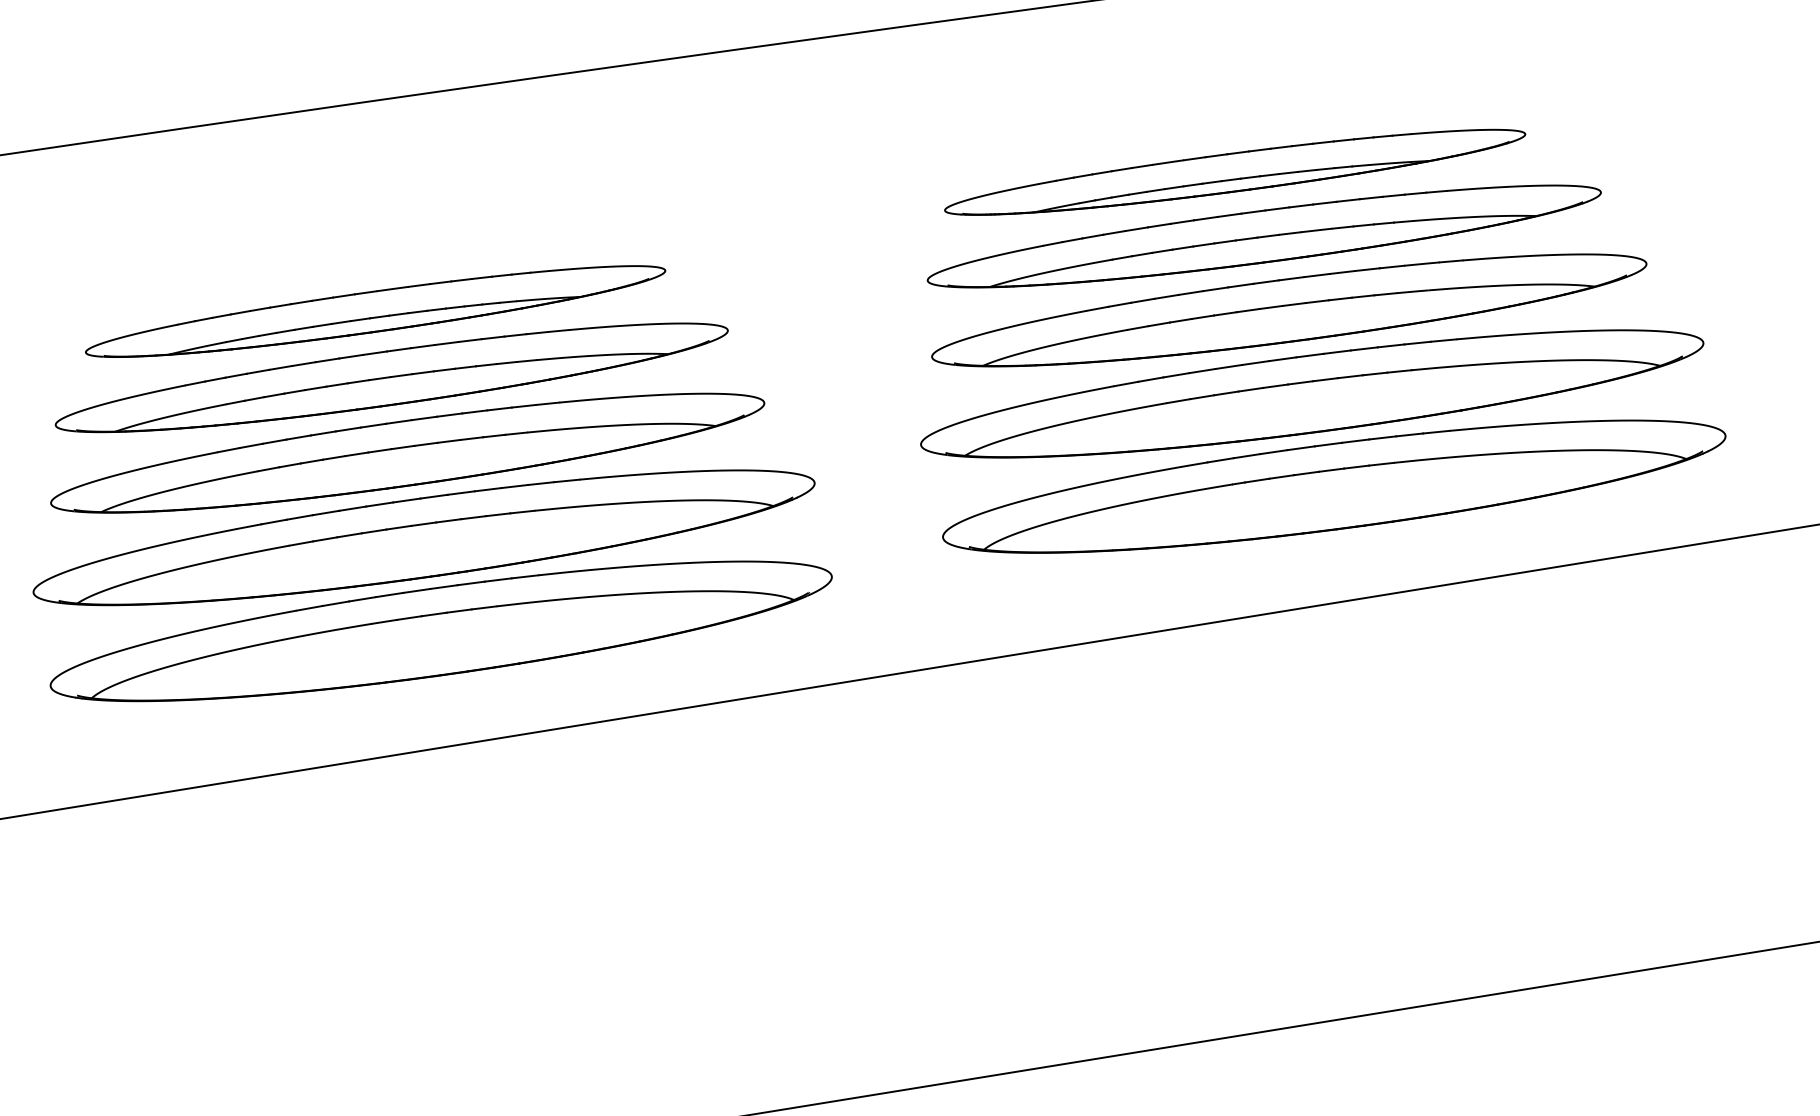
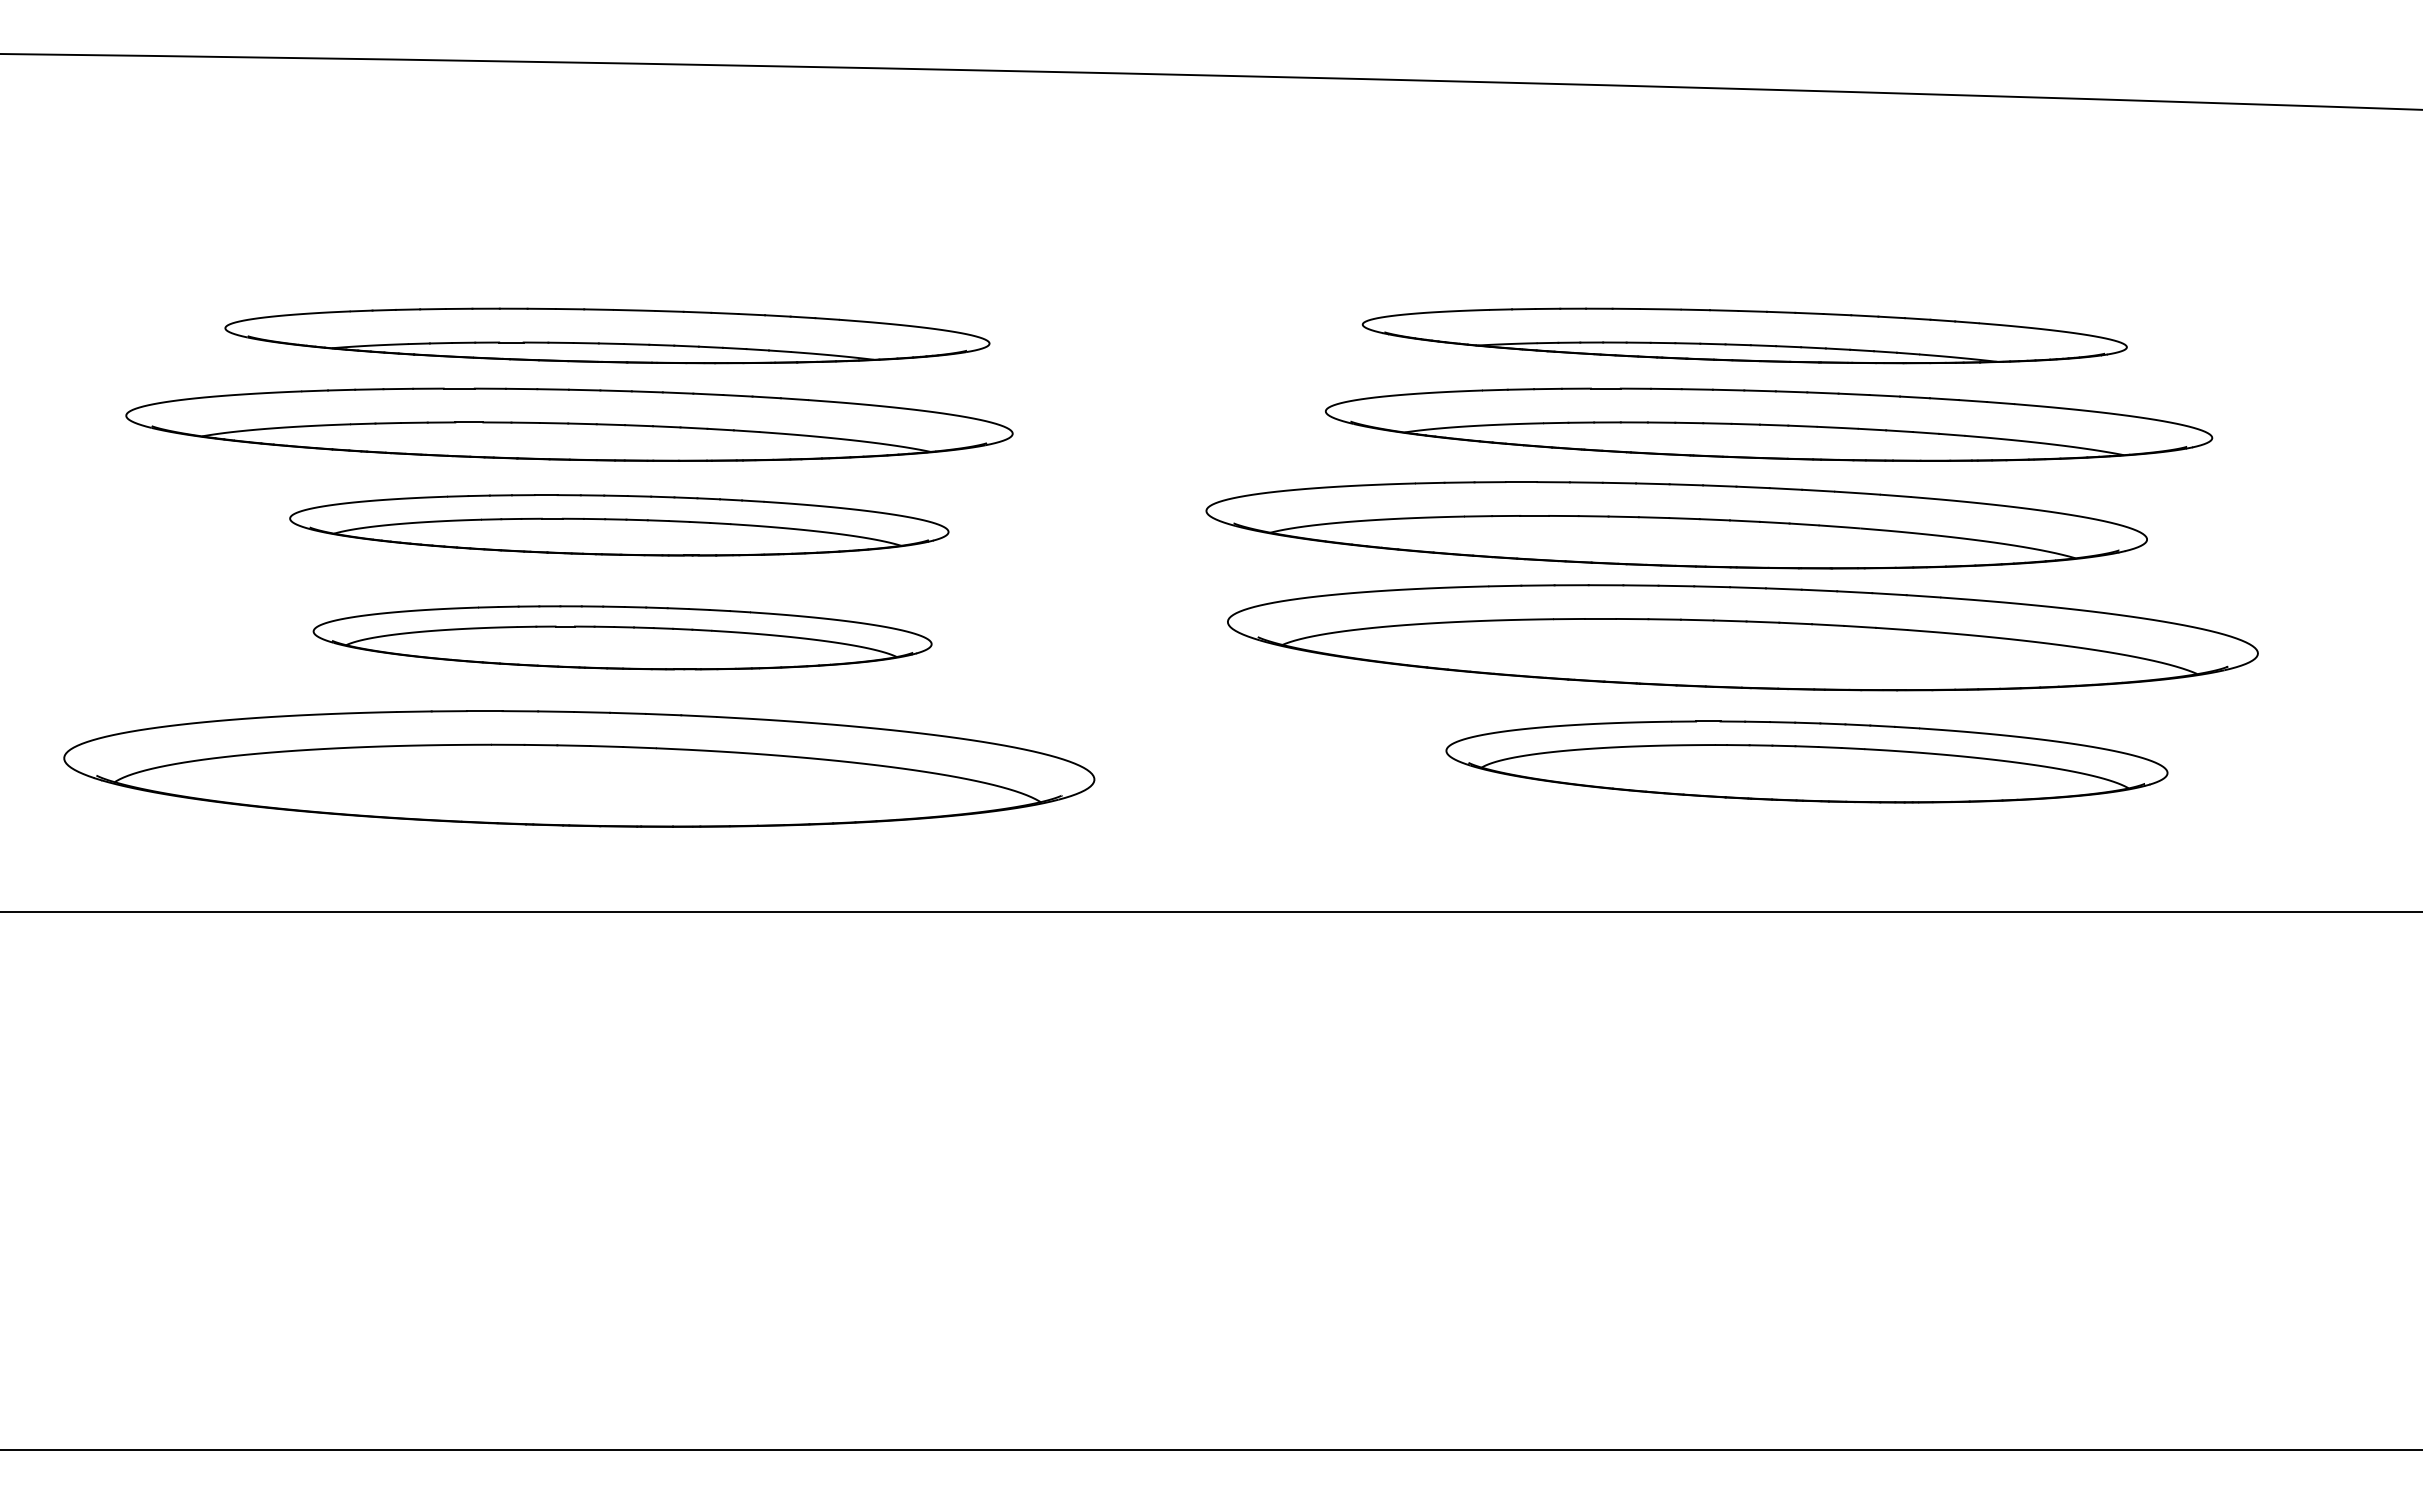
part: (1289, 310) -> (1676, 525), moved
part: (391, 377) -> (569, 424), moved
part: (1311, 393) -> (1742, 637), moved
part: (407, 453) -> (619, 525), size x0.7
part: (1333, 486) -> (1806, 761), size x0.7
part: (423, 537) -> (622, 637), size x0.6
part: (441, 631) -> (579, 768), moved

